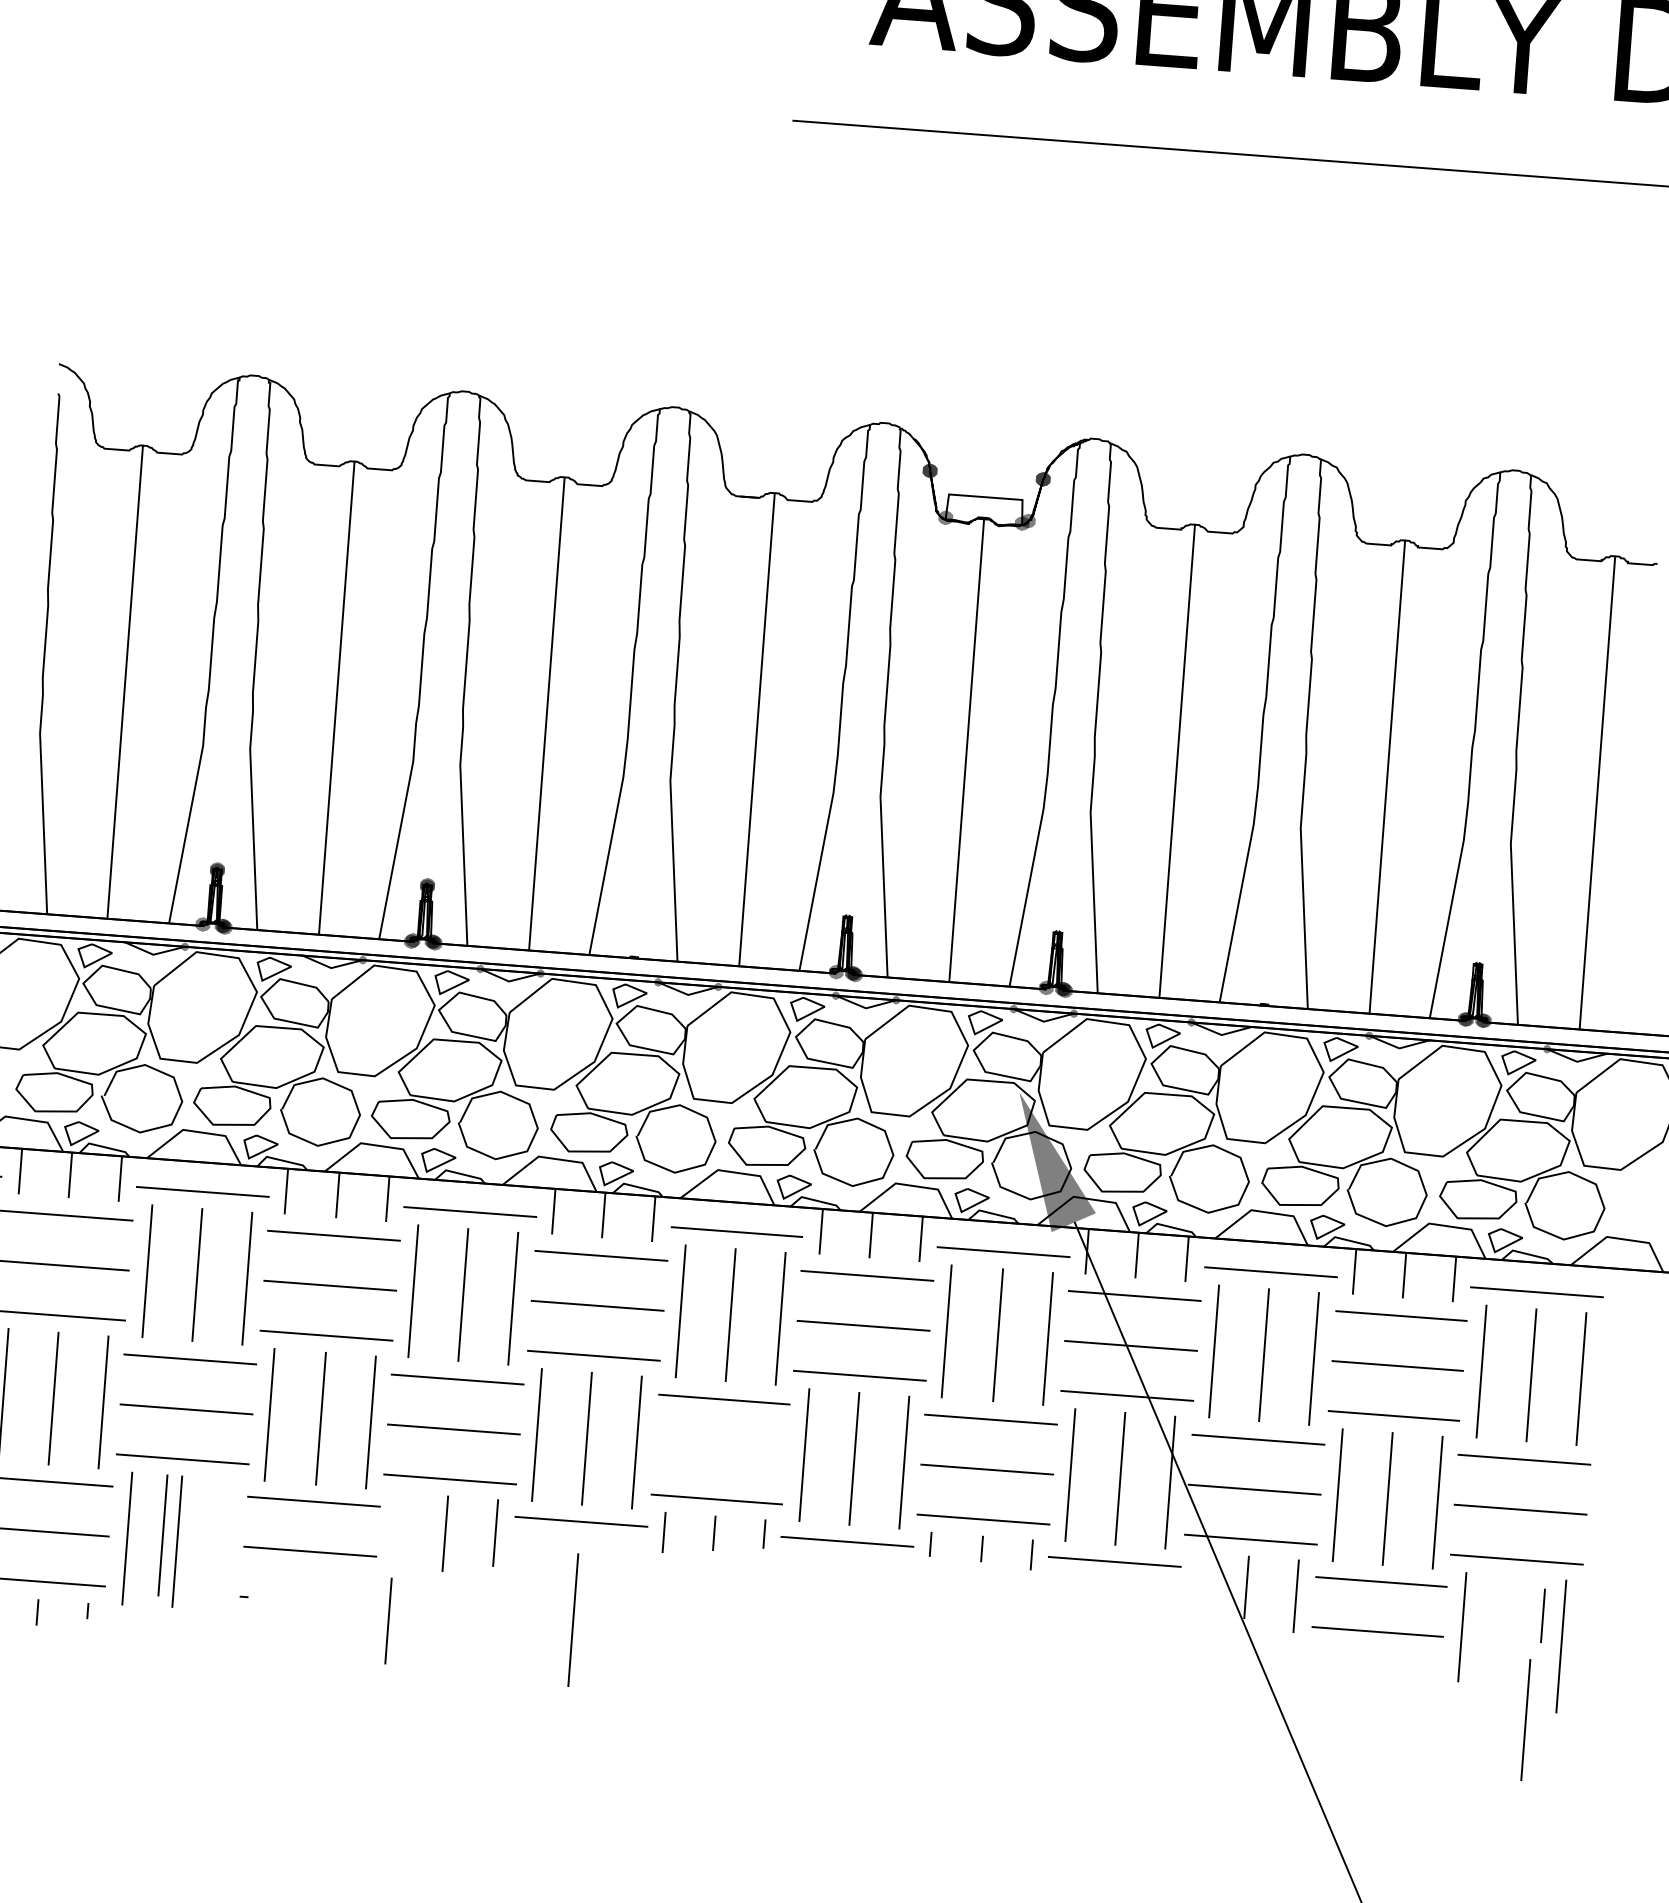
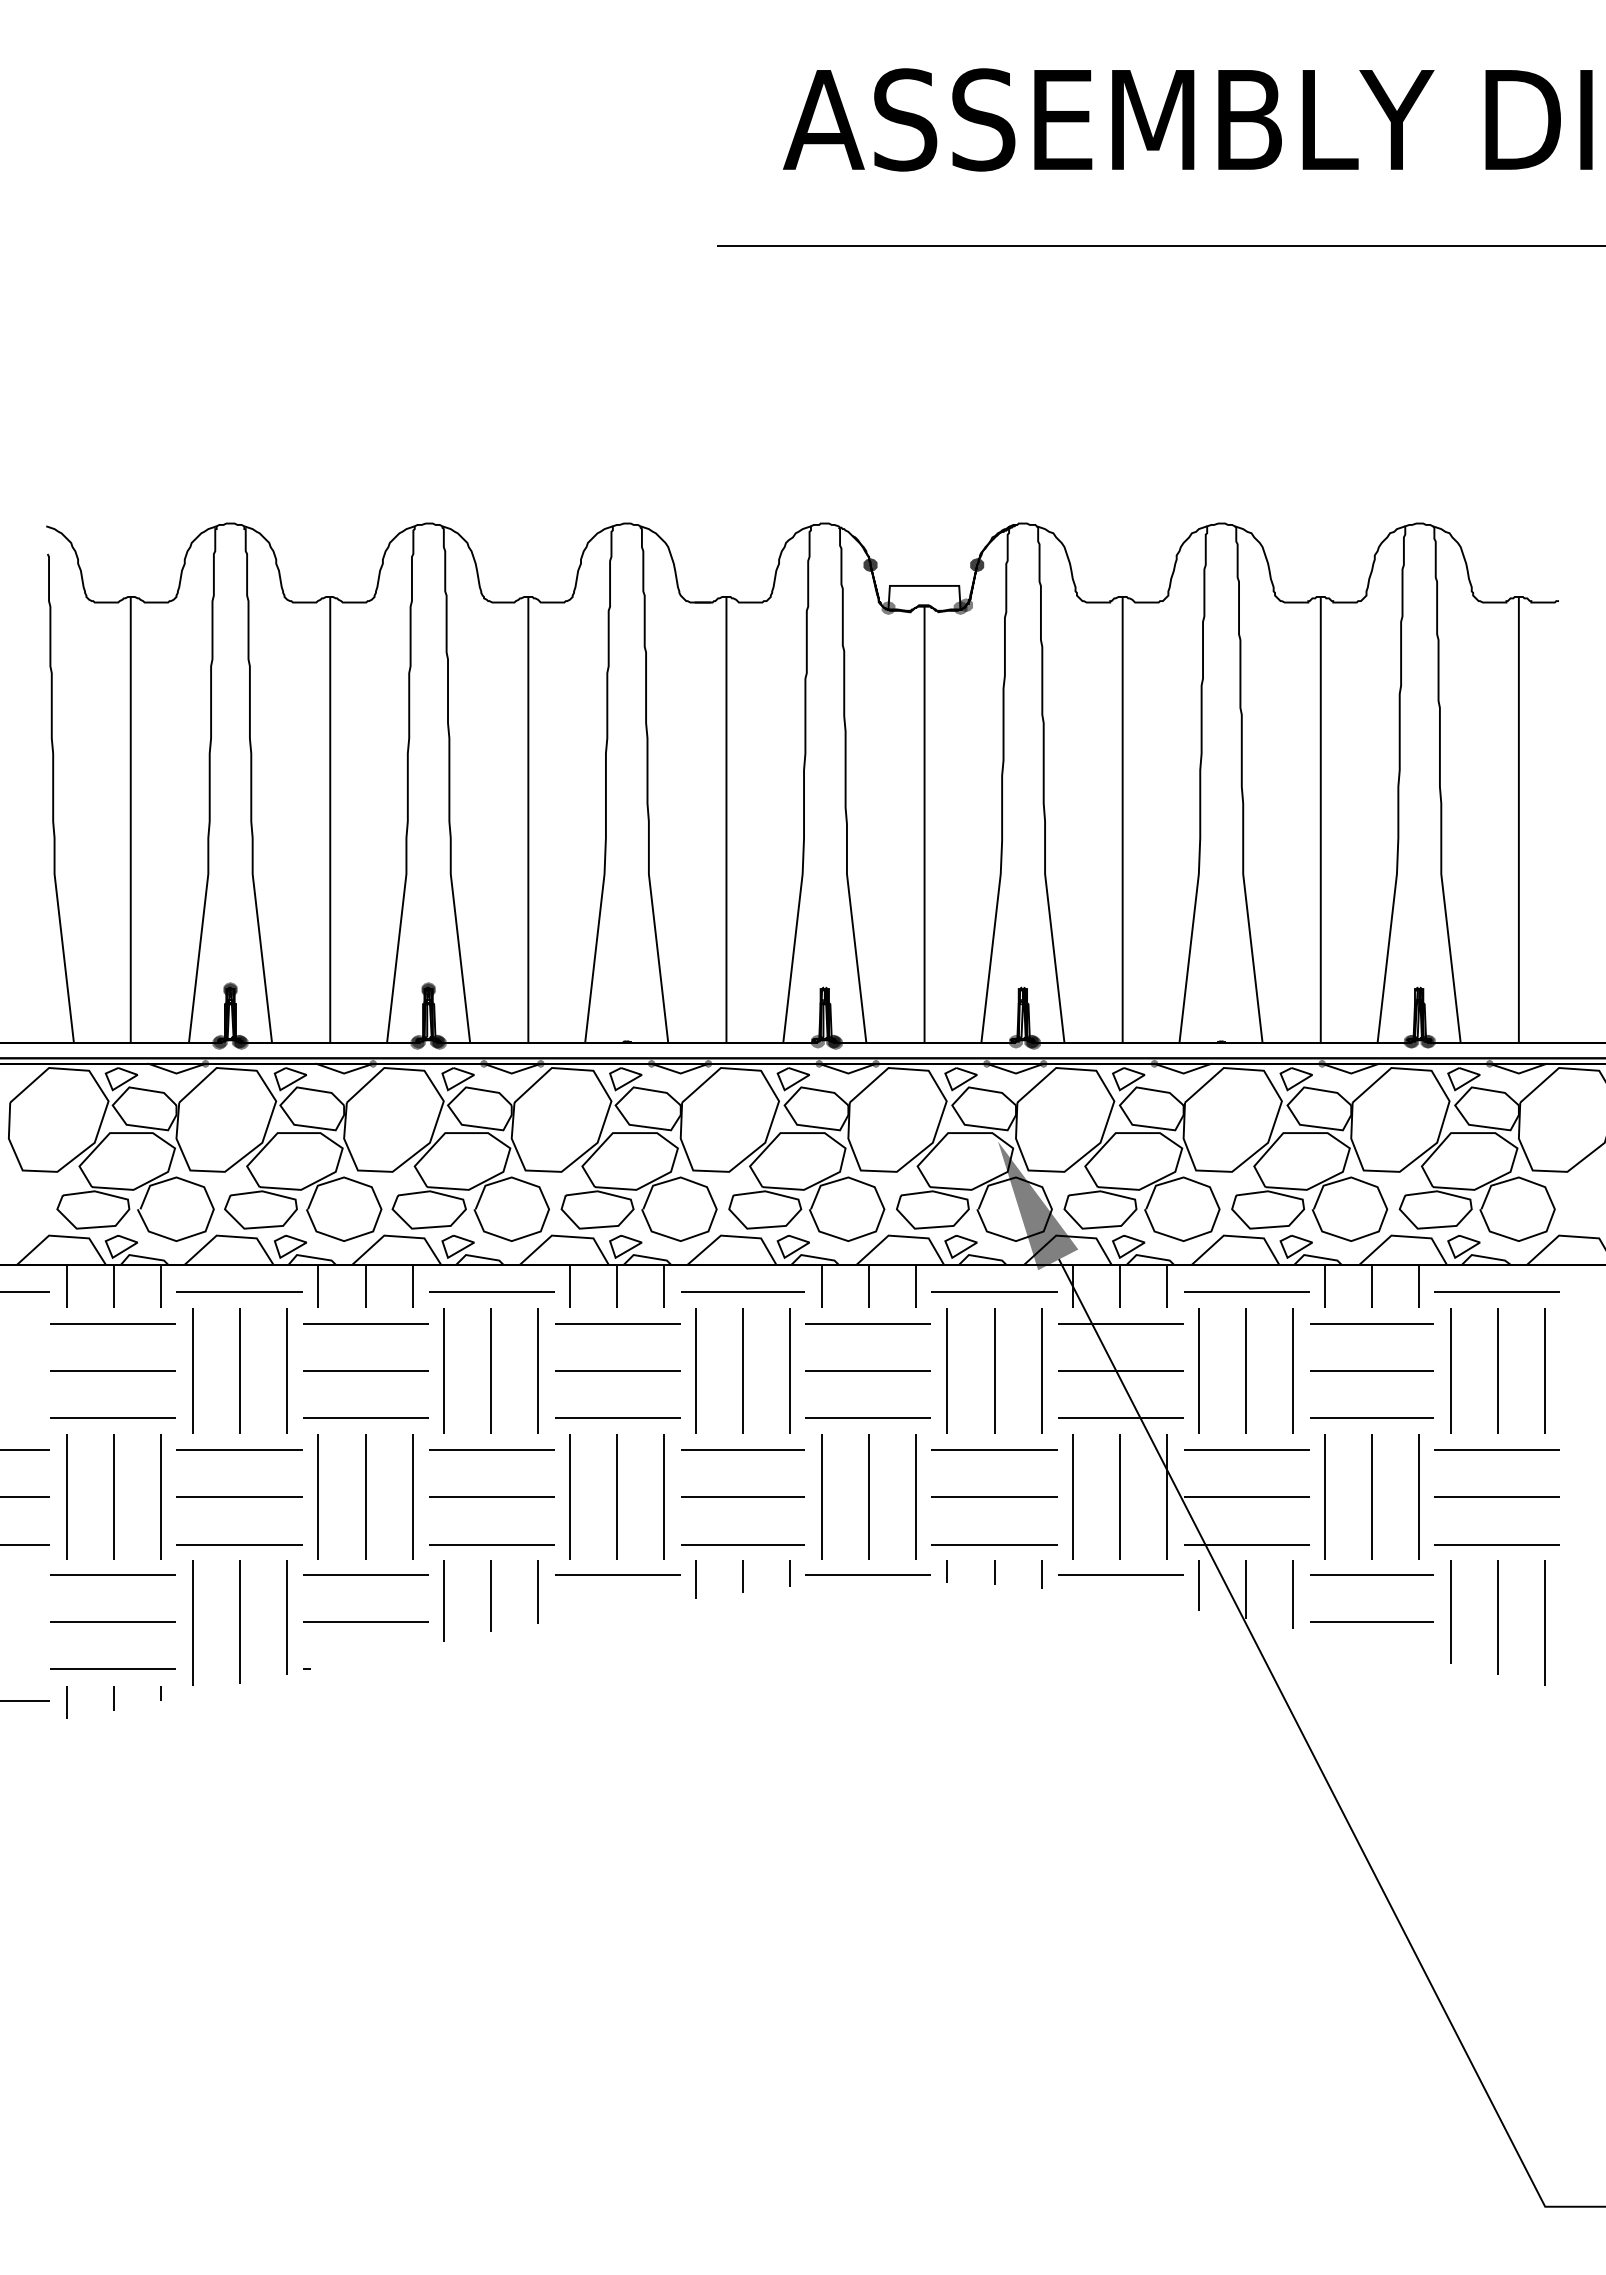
fill: (201, 925) -> (219, 1042), added
line: (720, 1448) -> (742, 1496), added
line: (162, 1535) -> (286, 1617), moved
line: (1542, 1615) -> (1198, 1585), moved
line: (572, 1619) -> (616, 1667), removed
line: (388, 1620) -> (443, 1600), moved
line: (1525, 1720) -> (1497, 1617), moved

